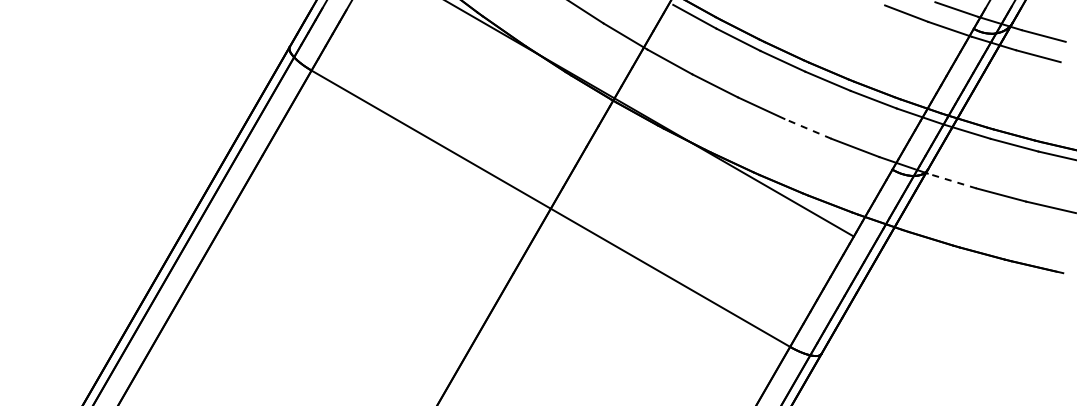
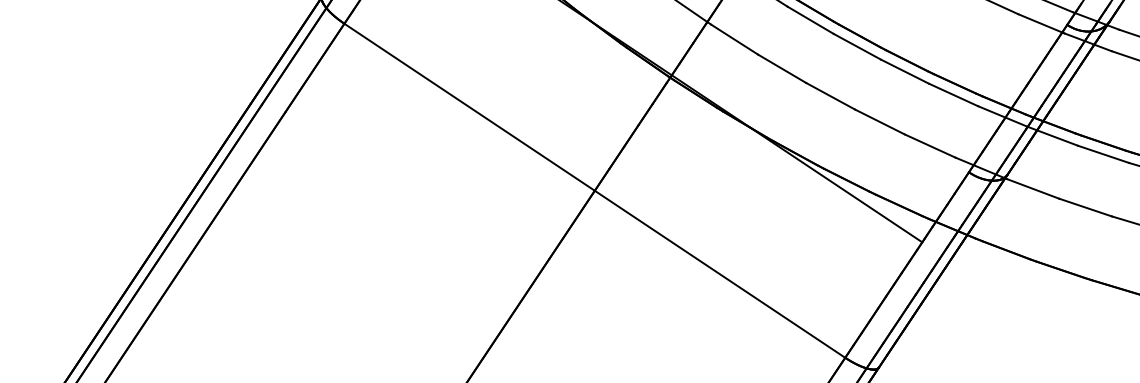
line: (807, 128) -> (879, 121), dashed -> solid
line: (952, 181) -> (1033, 189), dashed -> solid

